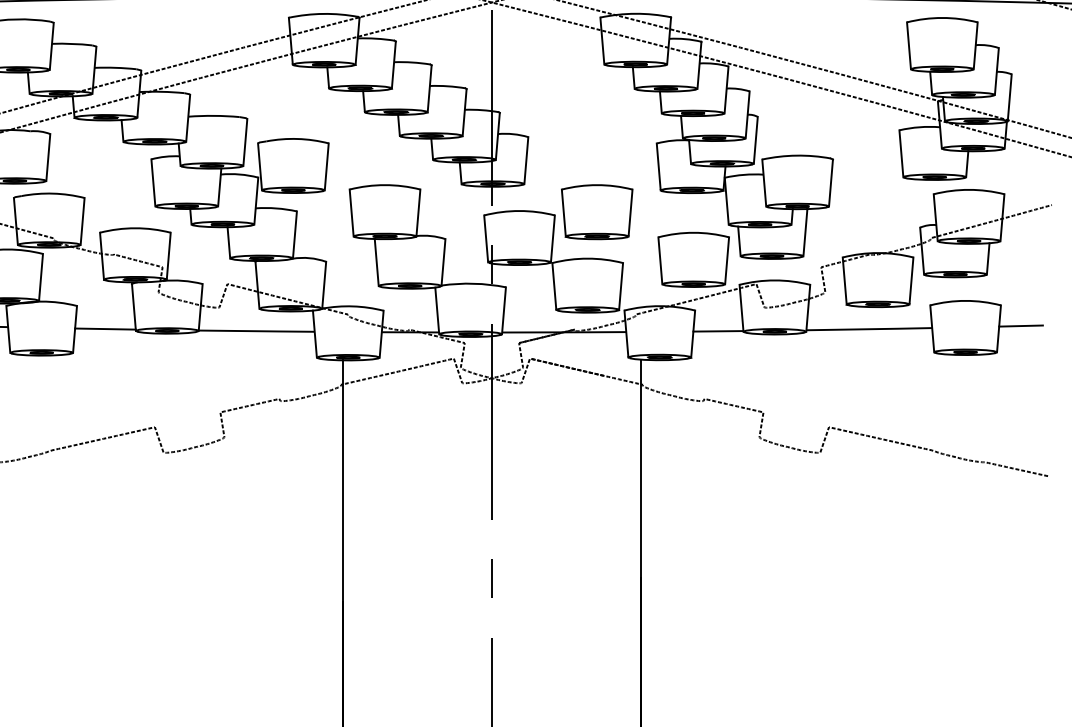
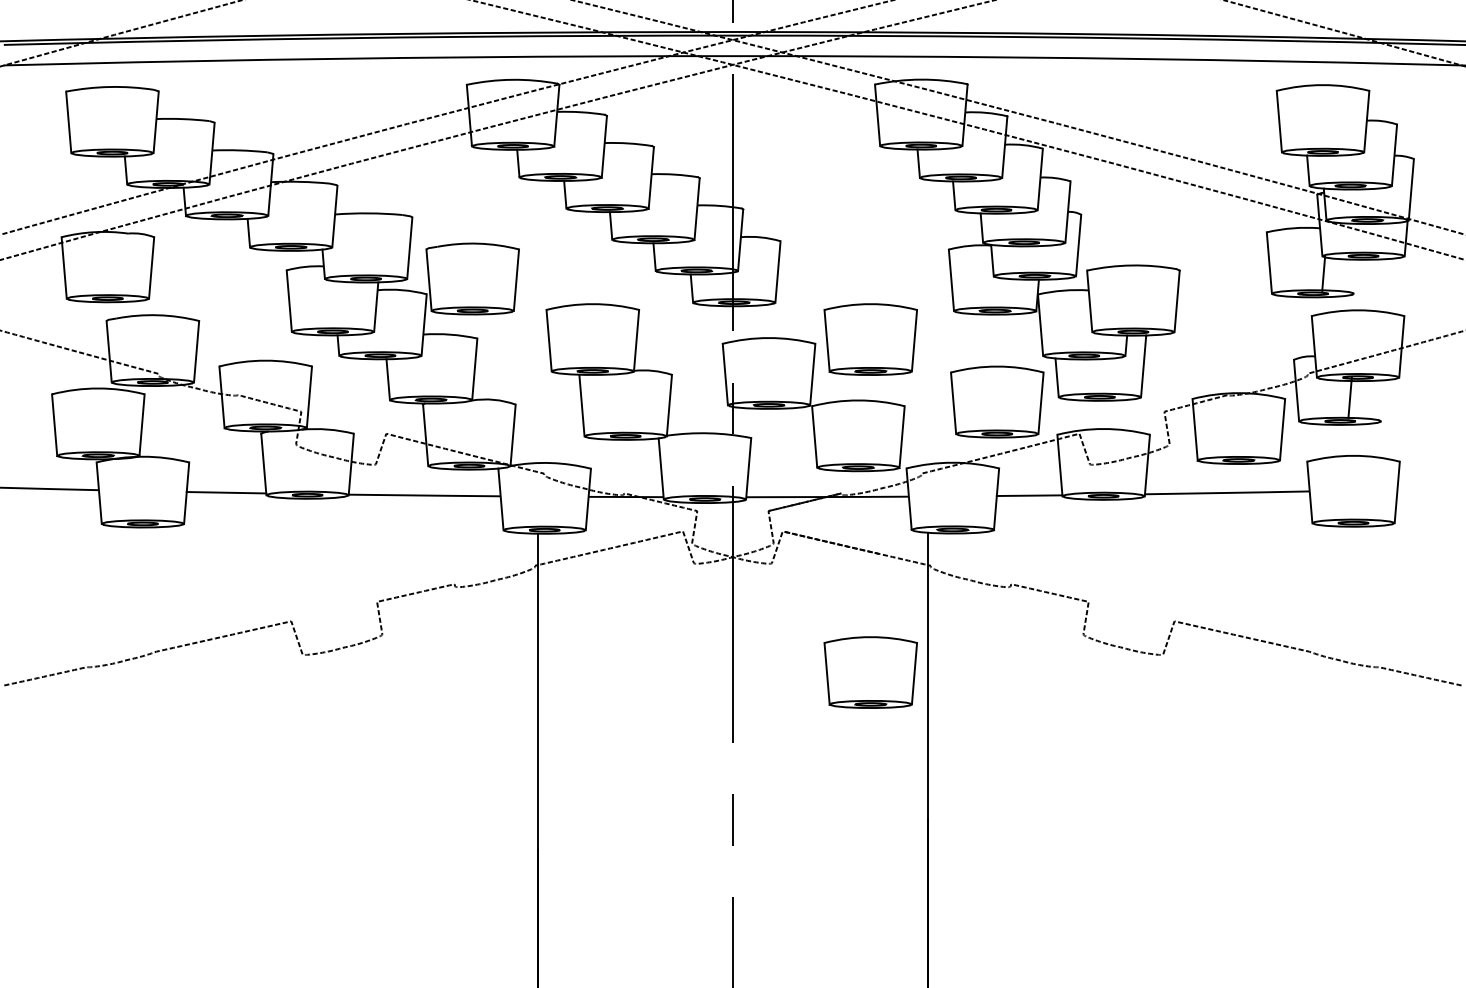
line: (967, 164) -> (1323, 273), moved
line: (987, 258) -> (1349, 397), moved
line: (1020, 325) -> (1425, 488), removed
part: (596, 466) -> (870, 672), added

